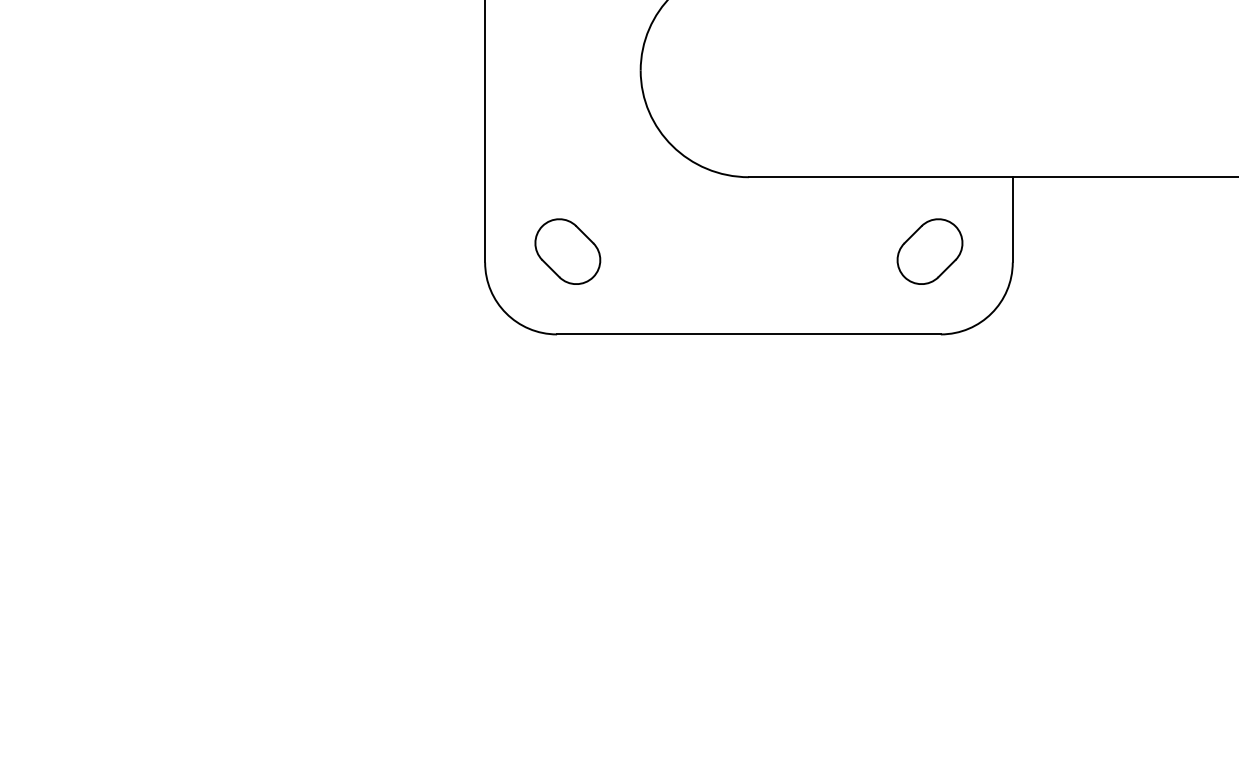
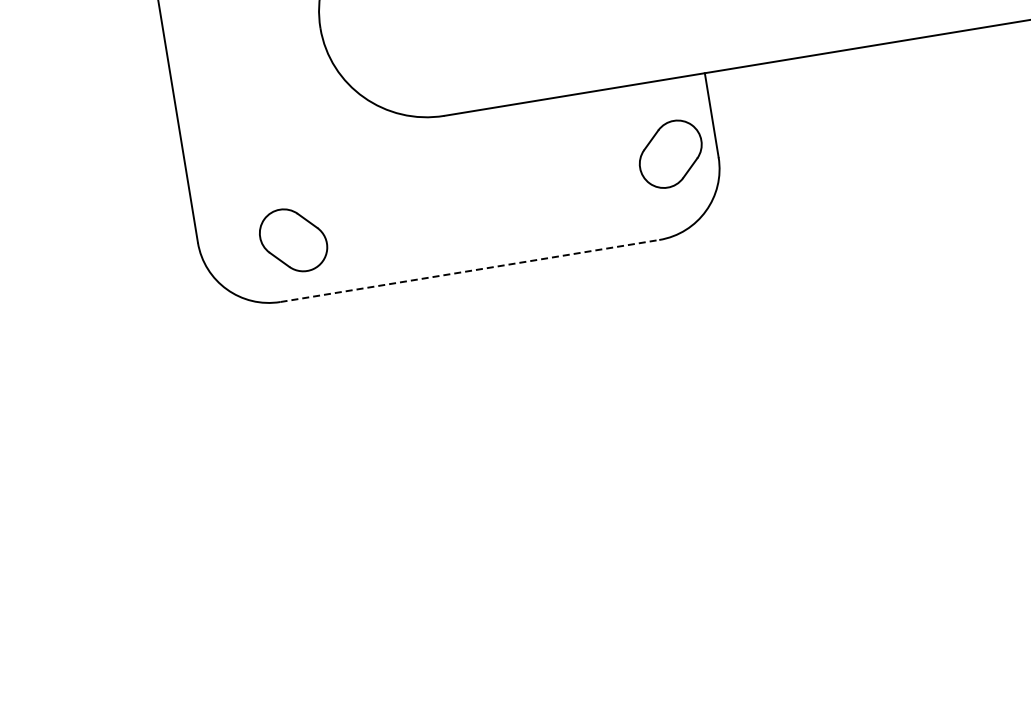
part: (567, 251) -> (293, 240), moved
part: (929, 251) -> (670, 154), moved
line: (748, 334) -> (469, 271), solid -> dashed

